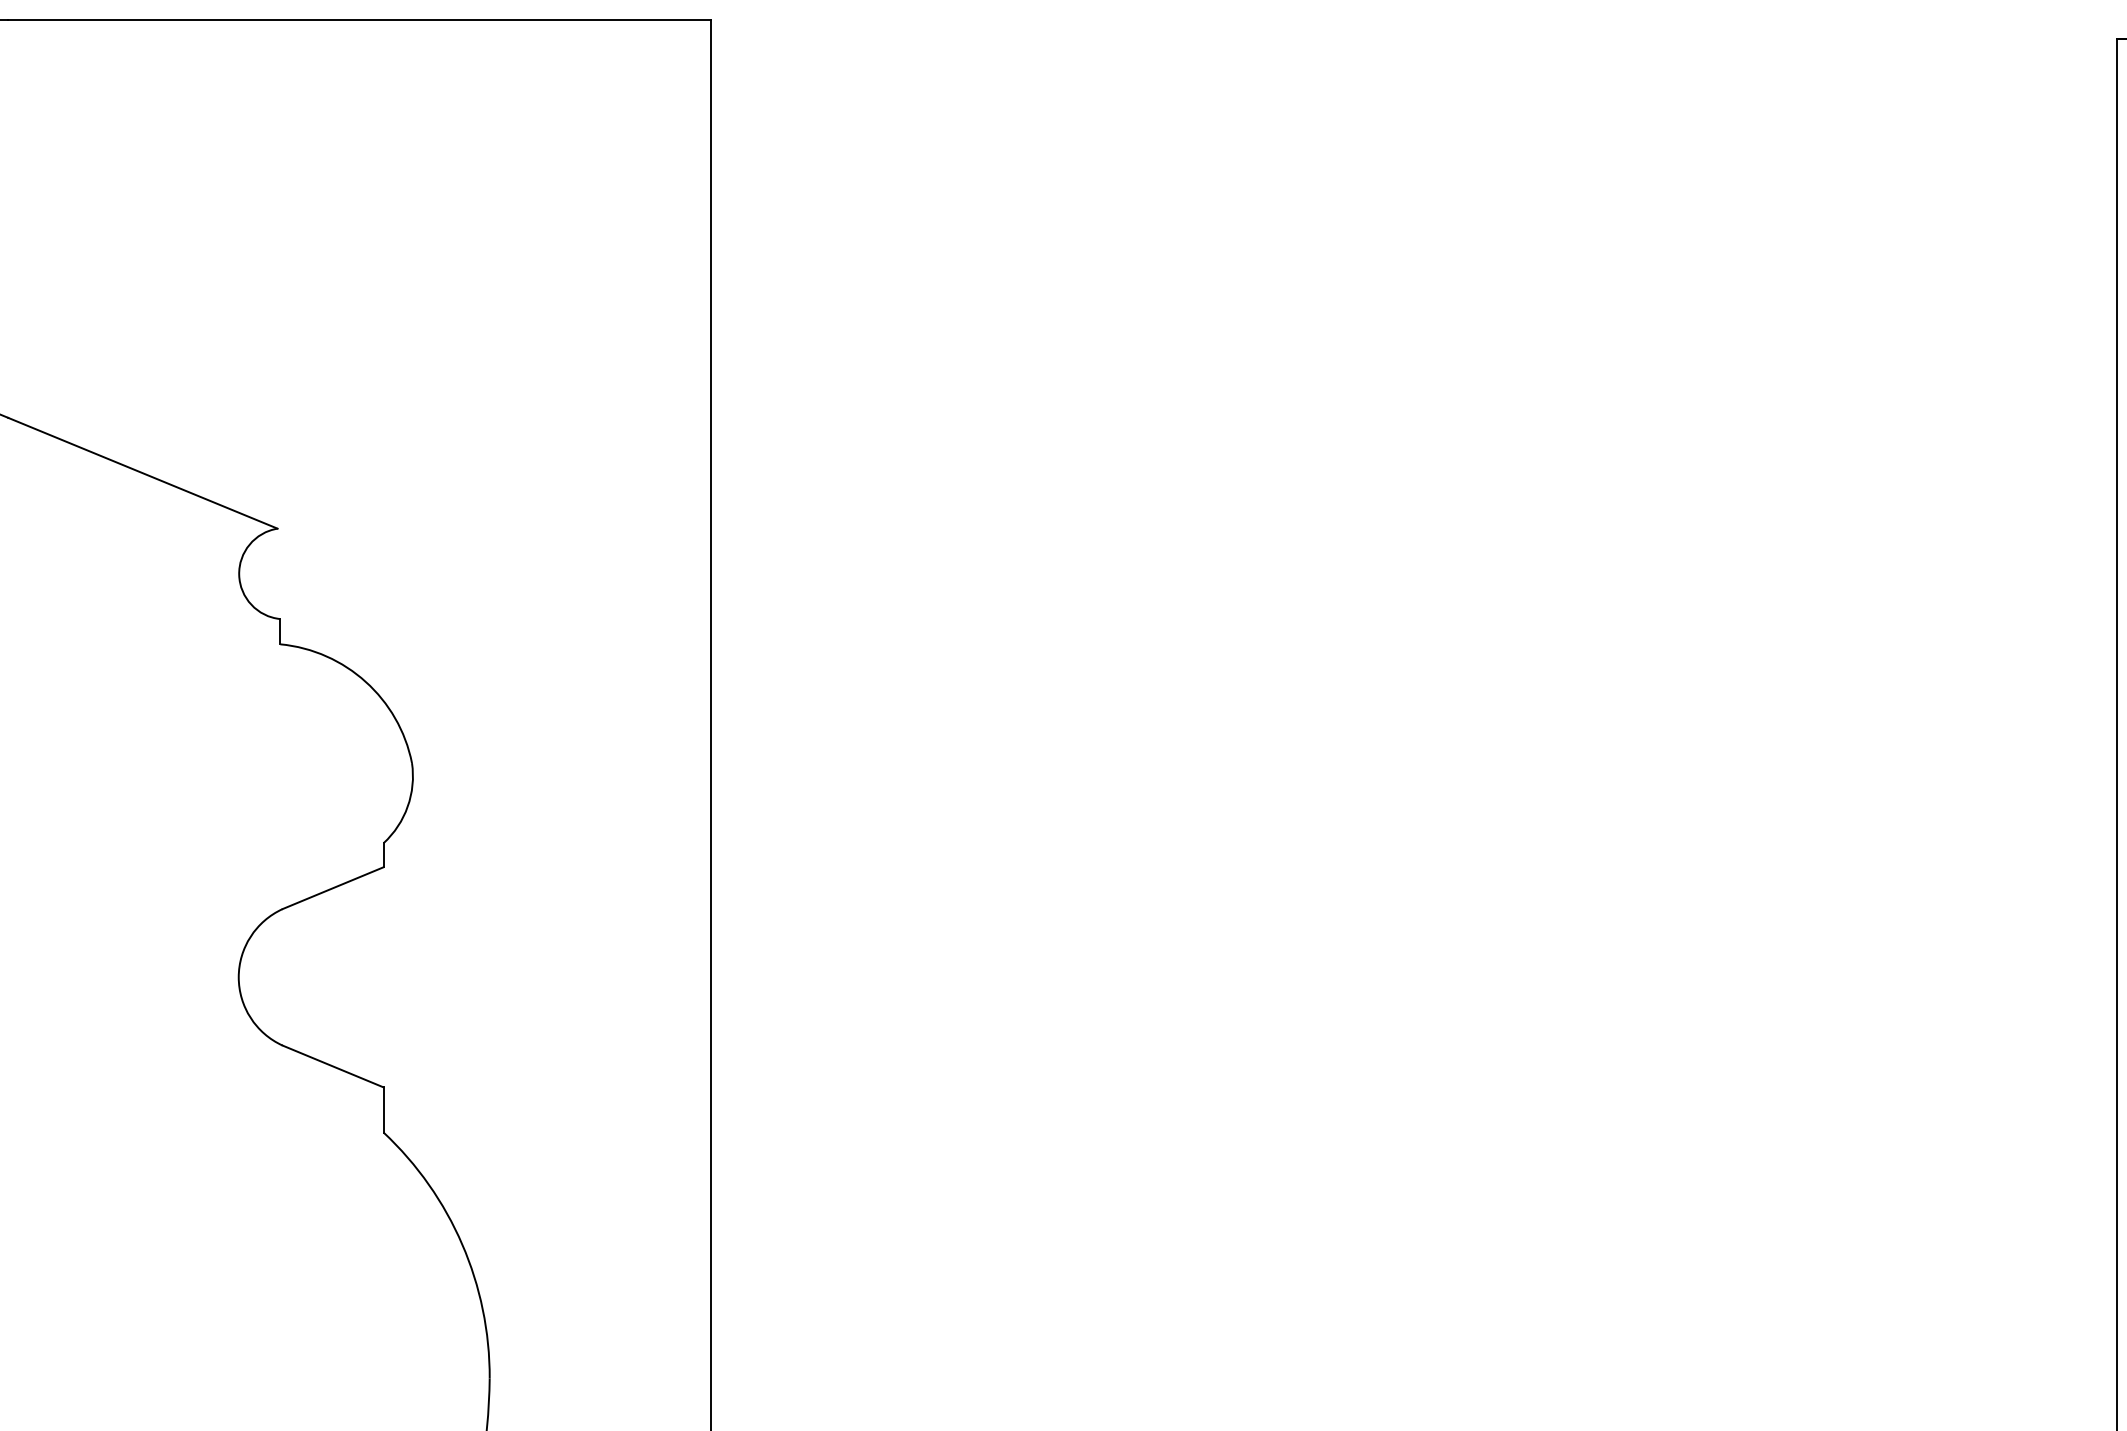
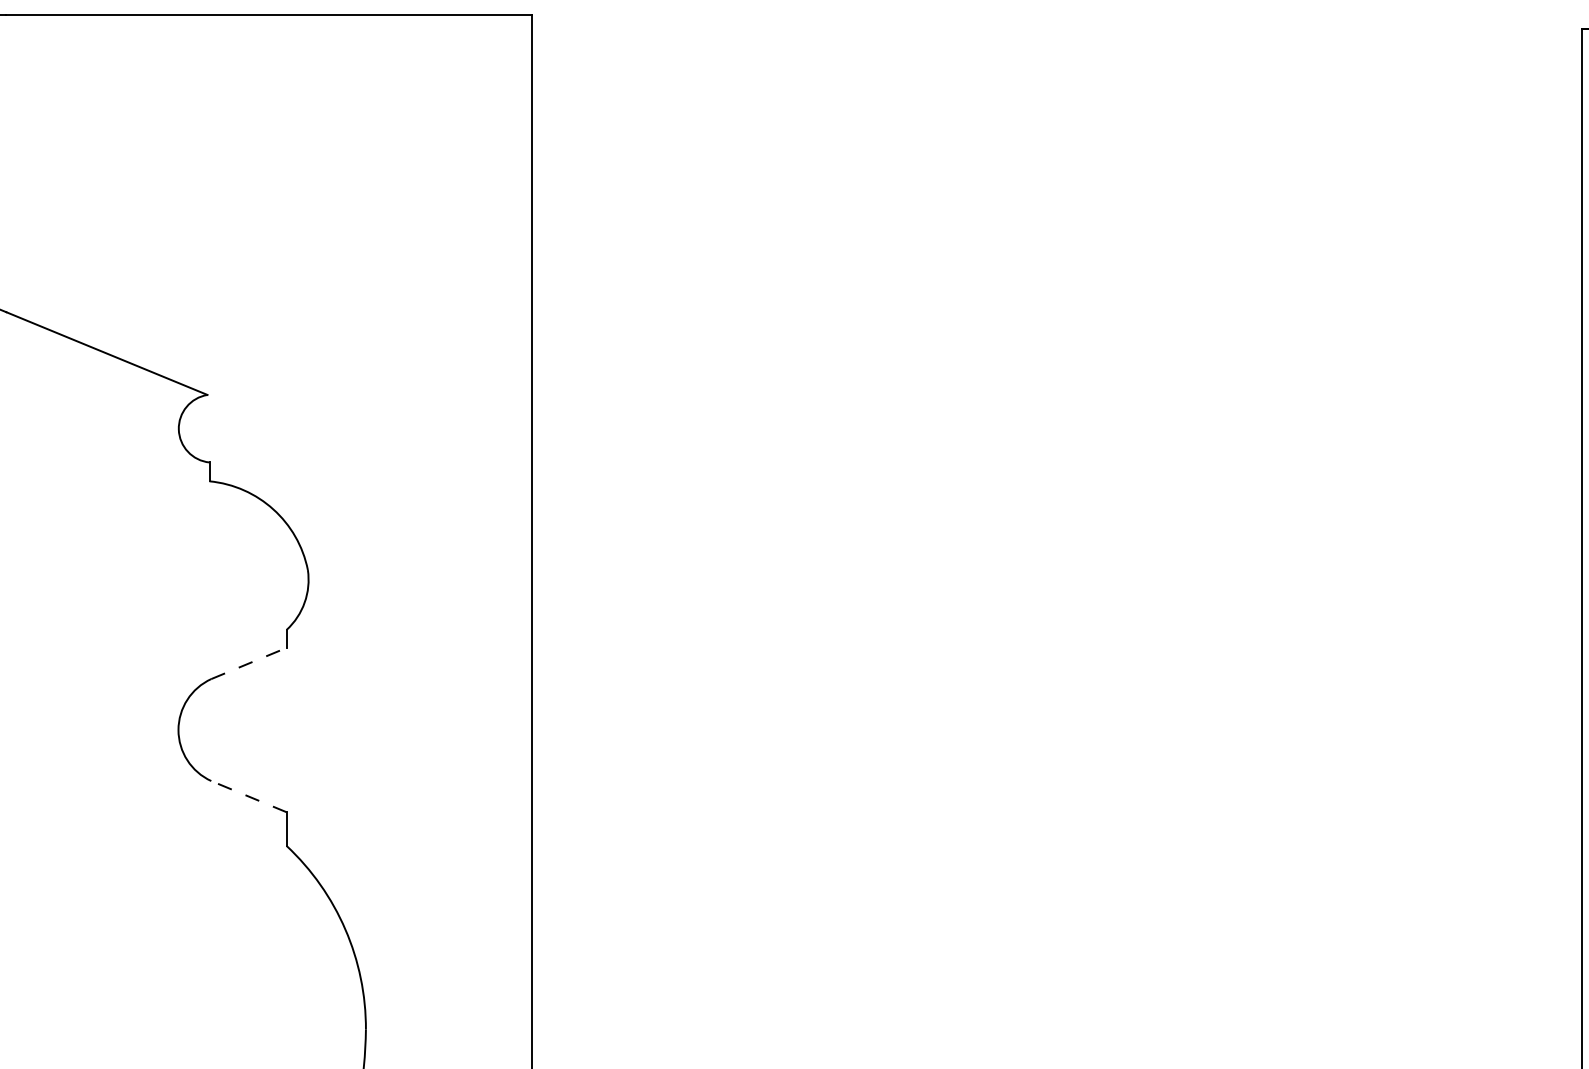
line: (333, 888) -> (249, 663), solid -> dashed
line: (333, 1066) -> (249, 796), solid -> dashed

